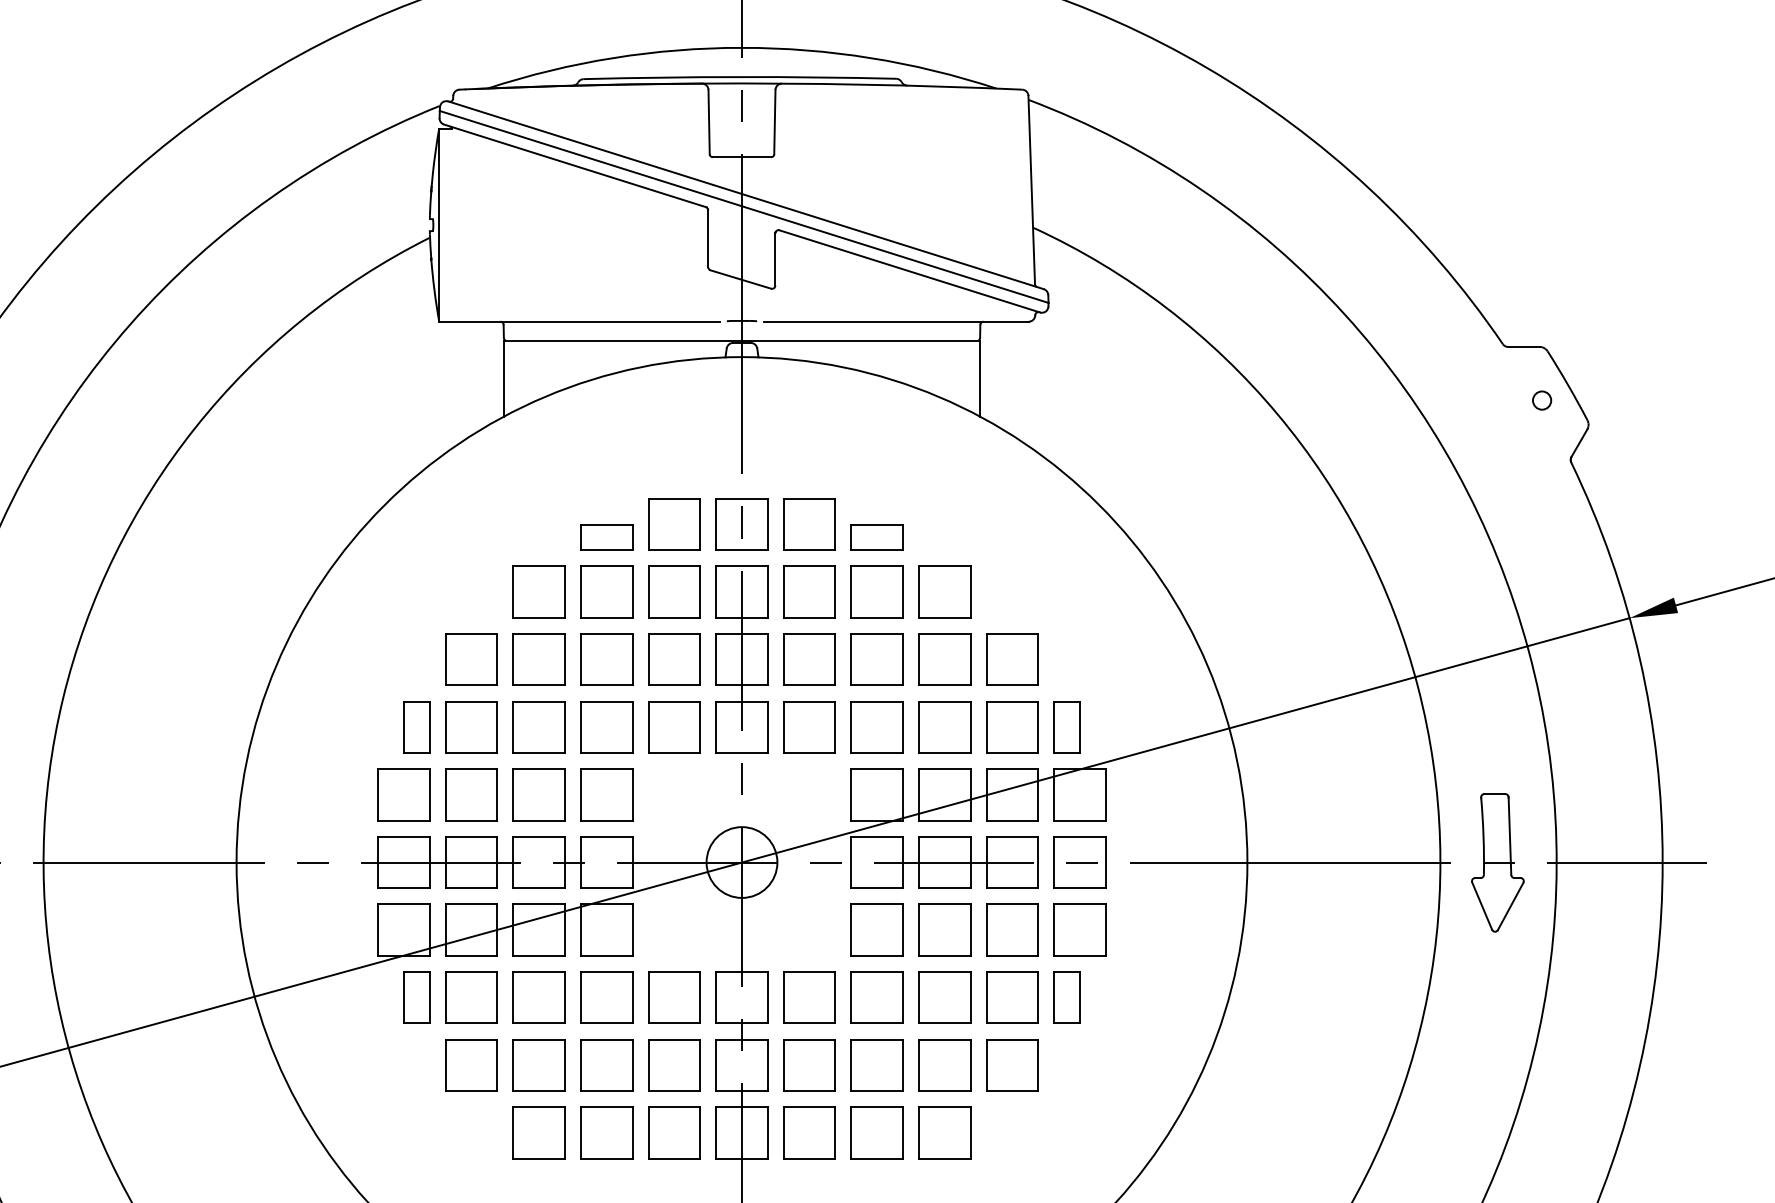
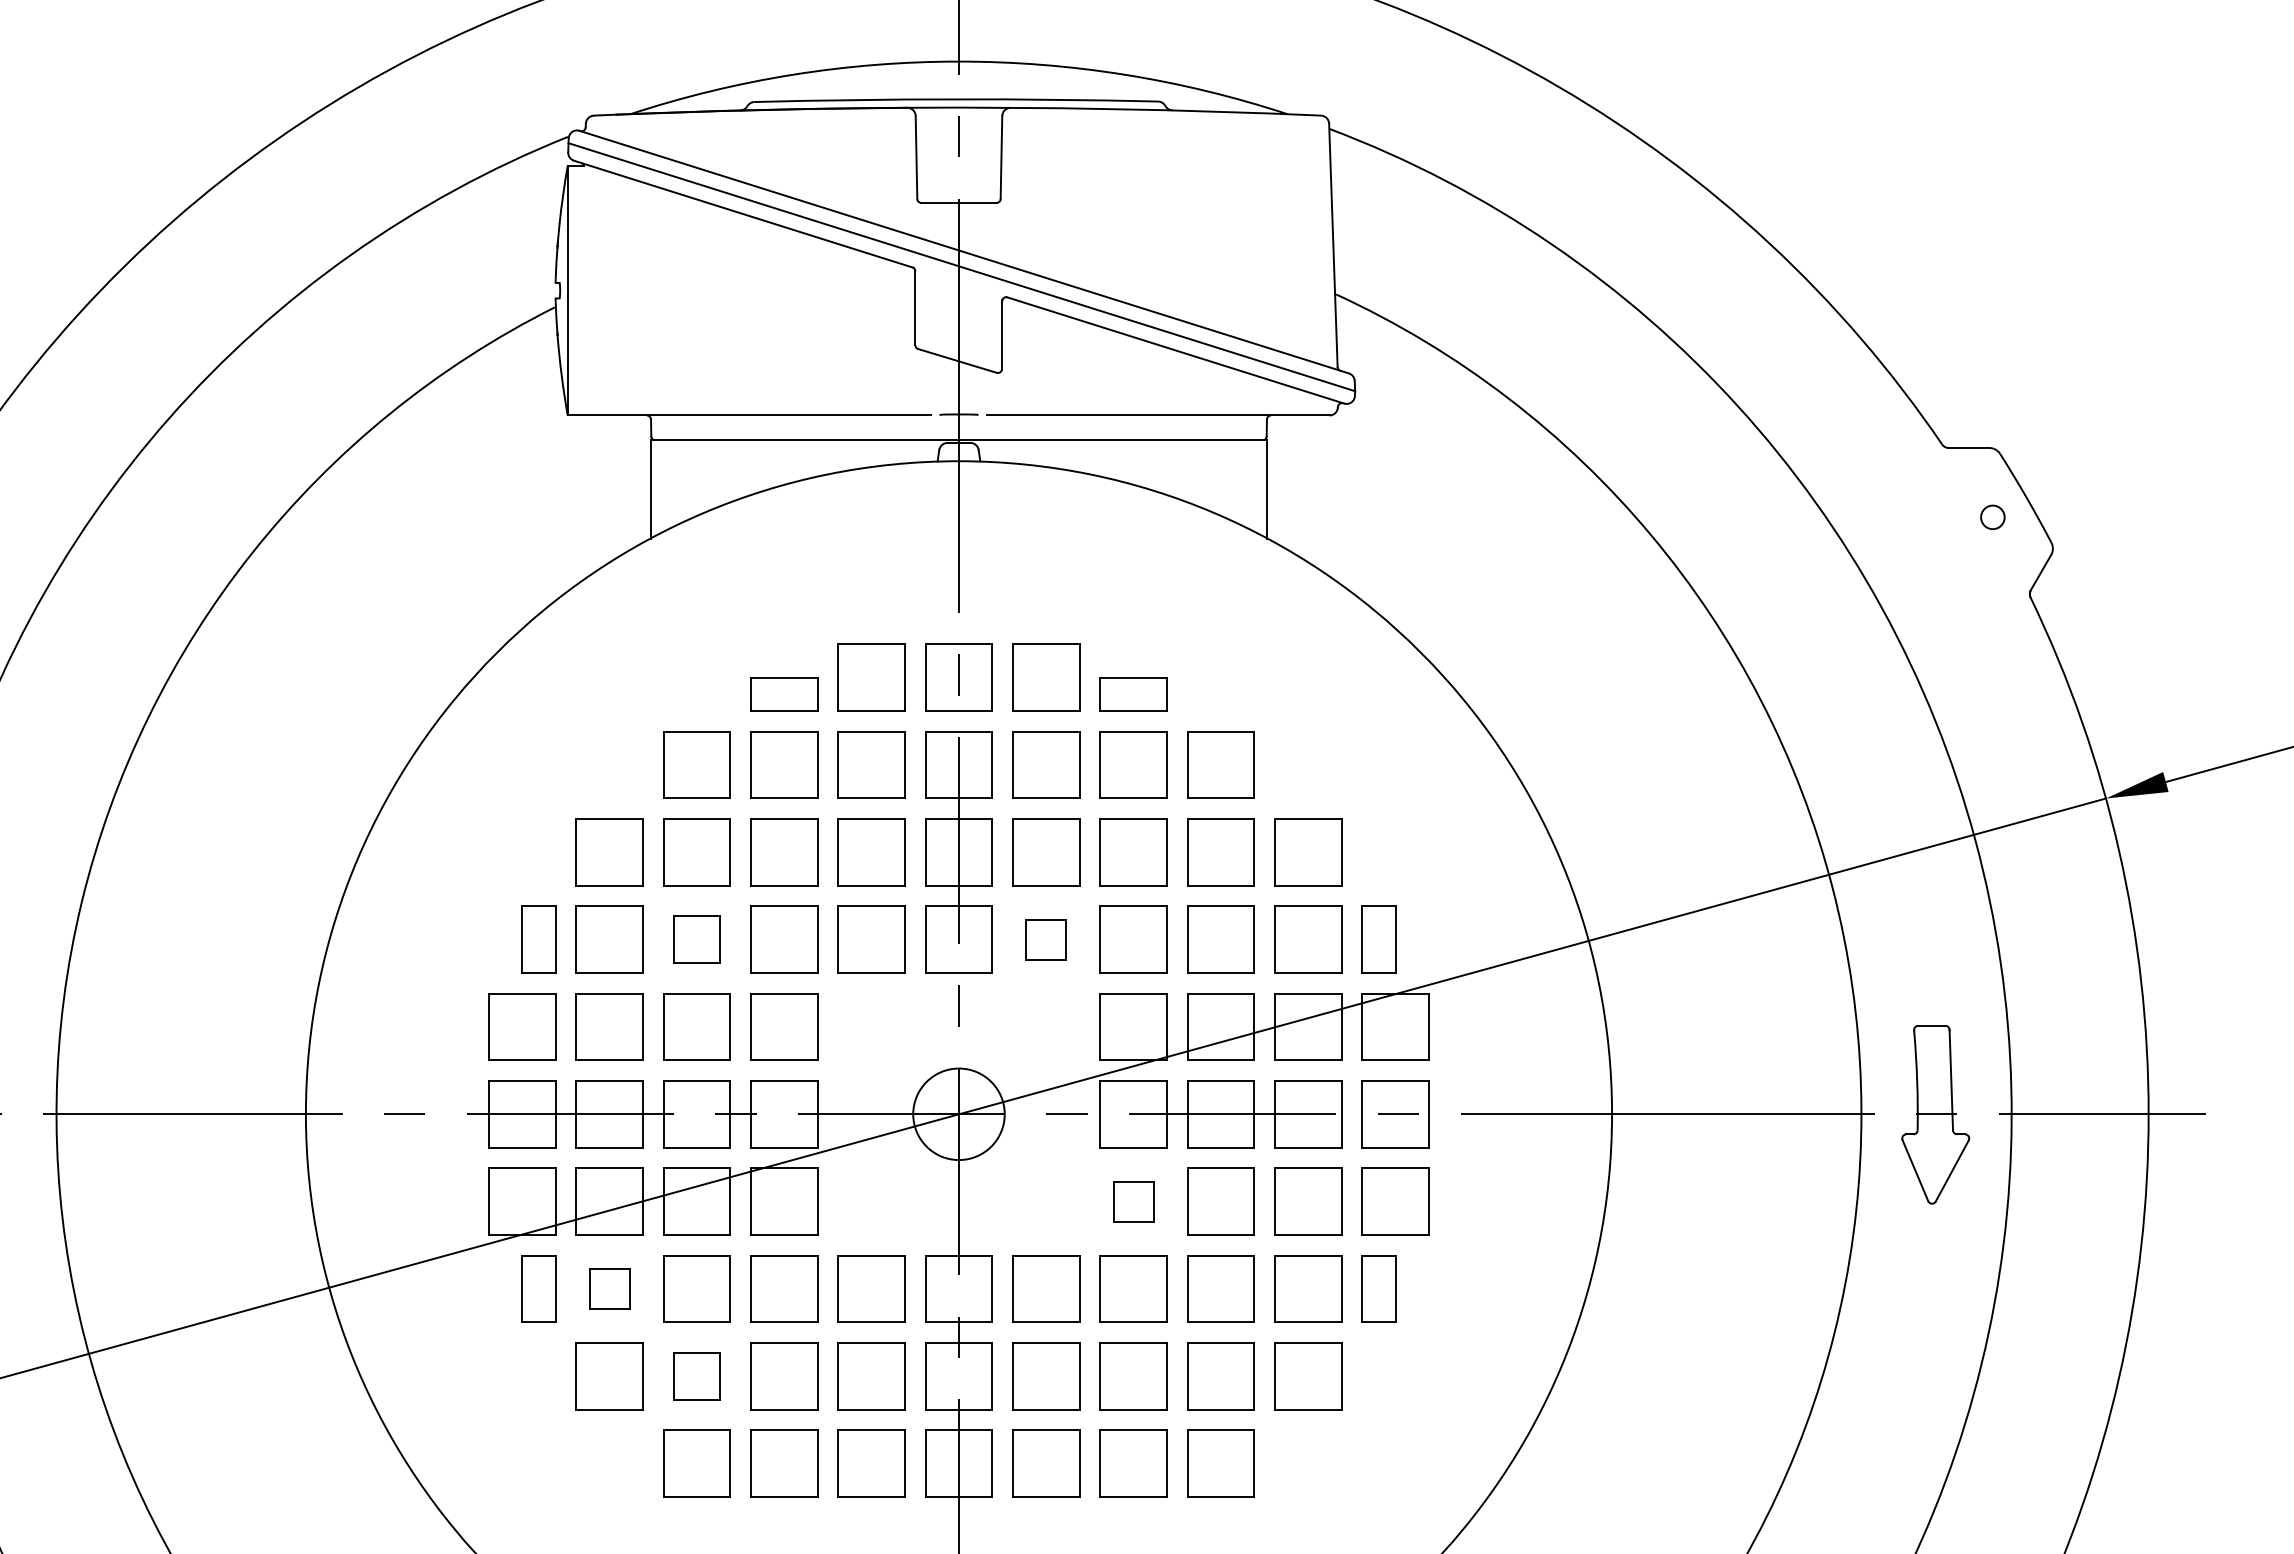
part: (538, 727) -> (696, 939), size x0.7
part: (809, 727) -> (1046, 939), size x0.6
part: (877, 930) -> (1133, 1201), size x0.6
part: (471, 997) -> (609, 1288), size x0.6
part: (538, 1065) -> (696, 1376), size x0.7

